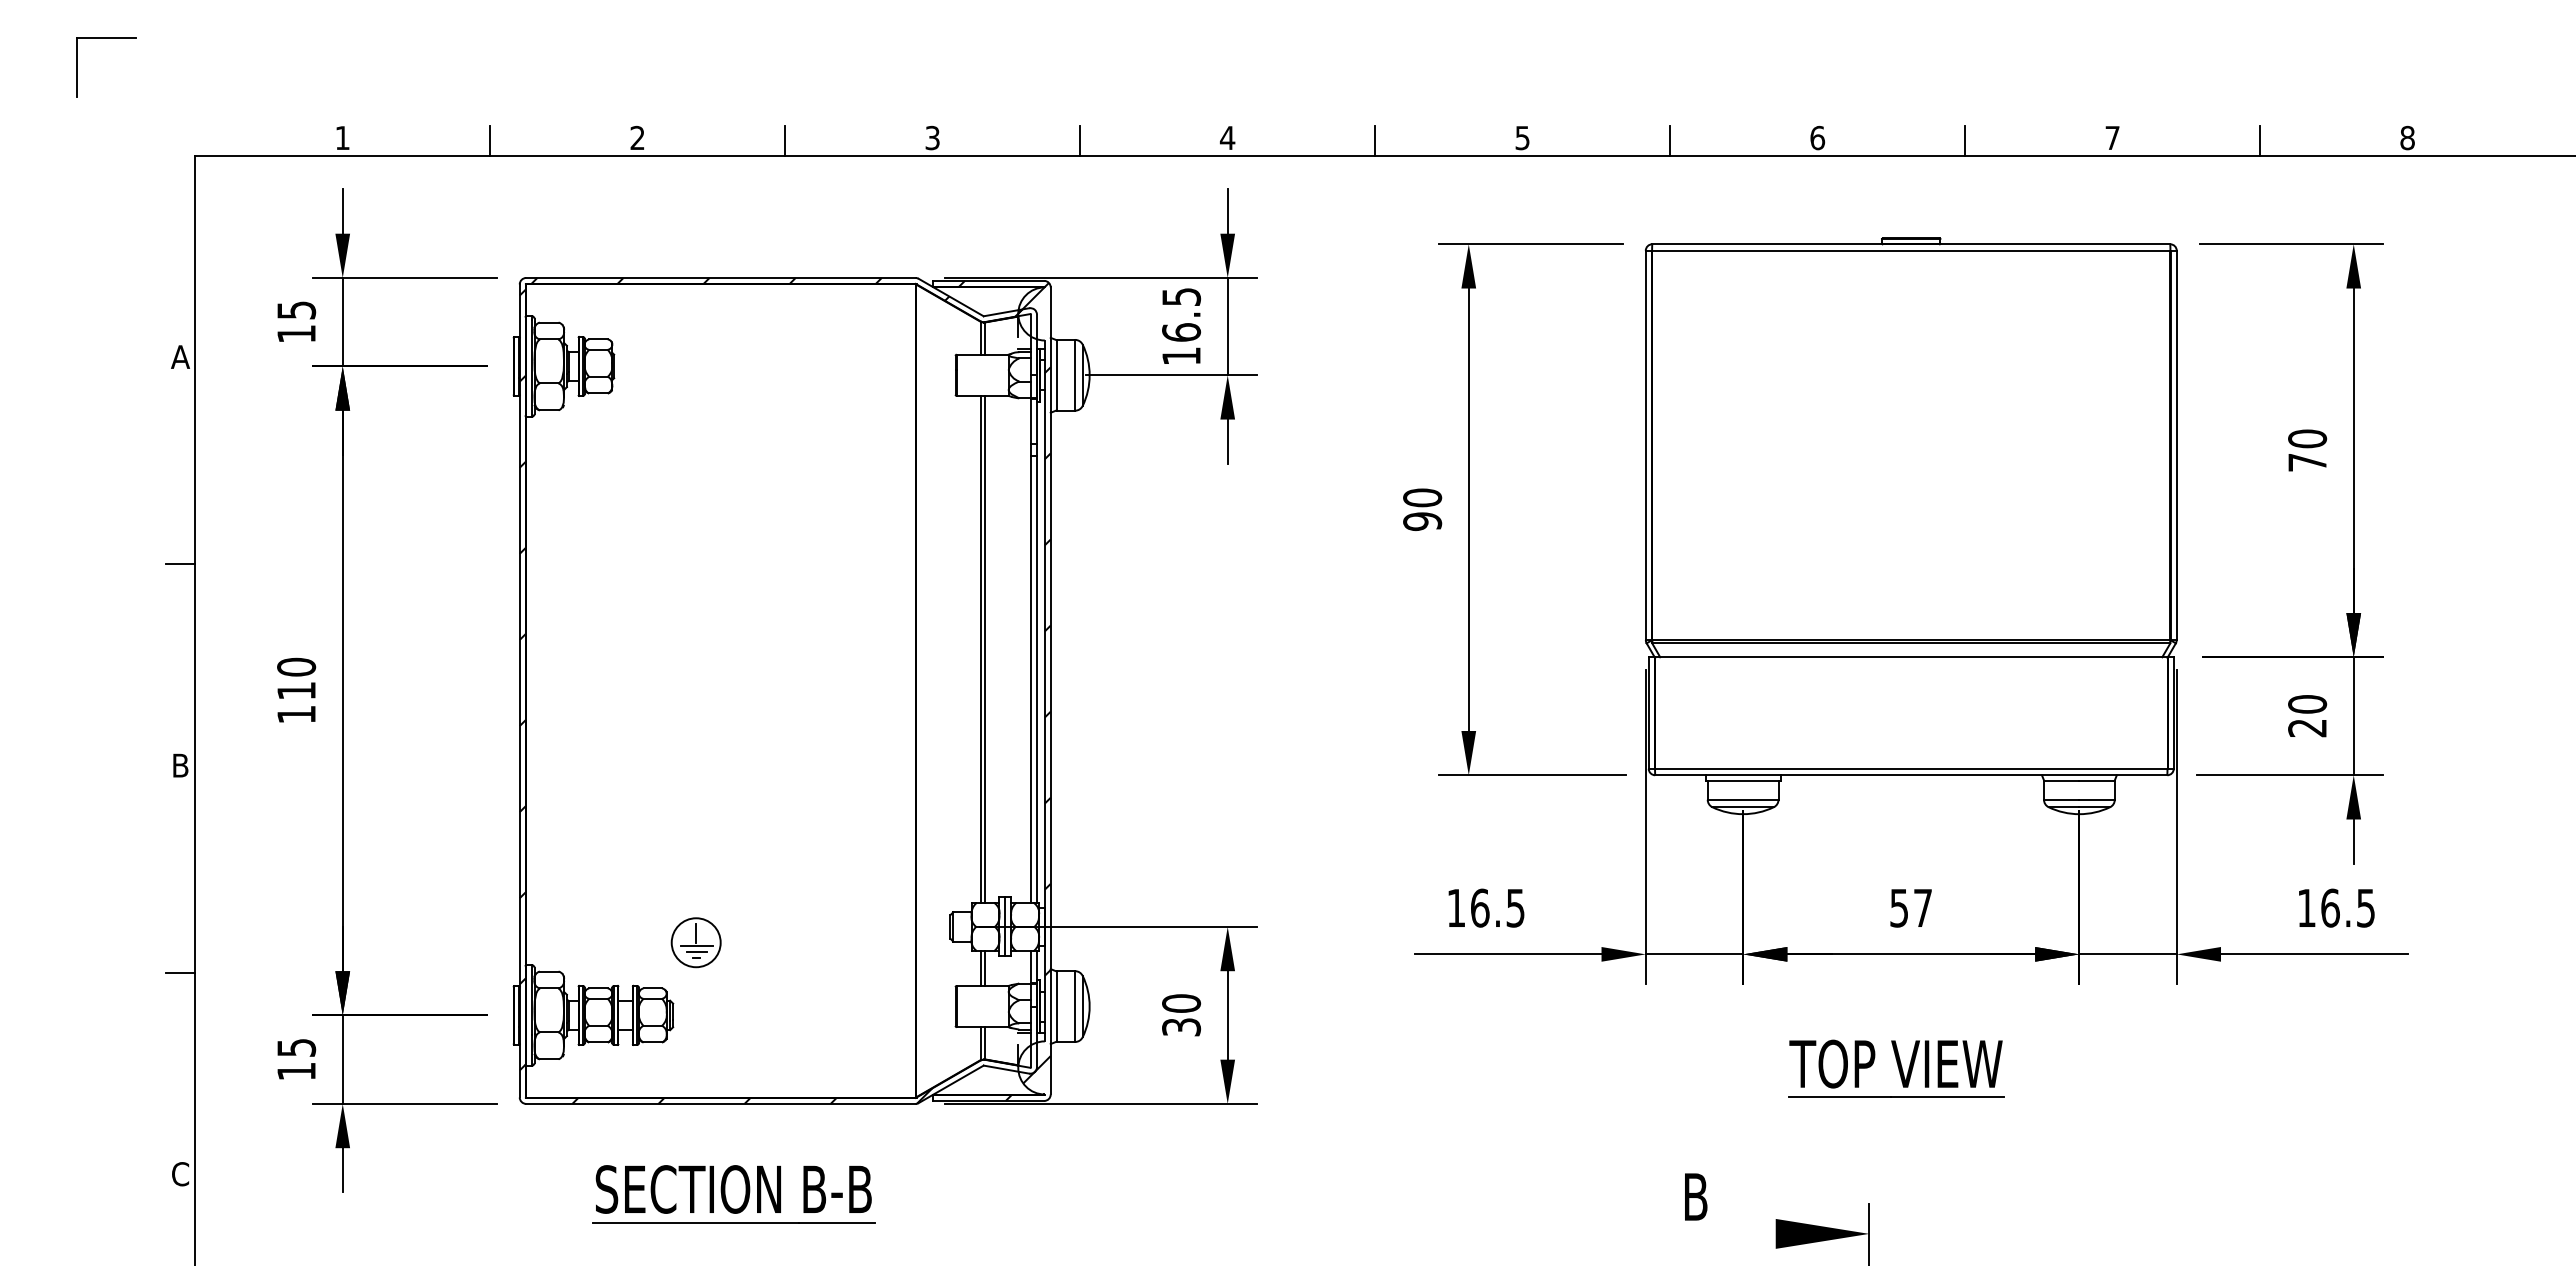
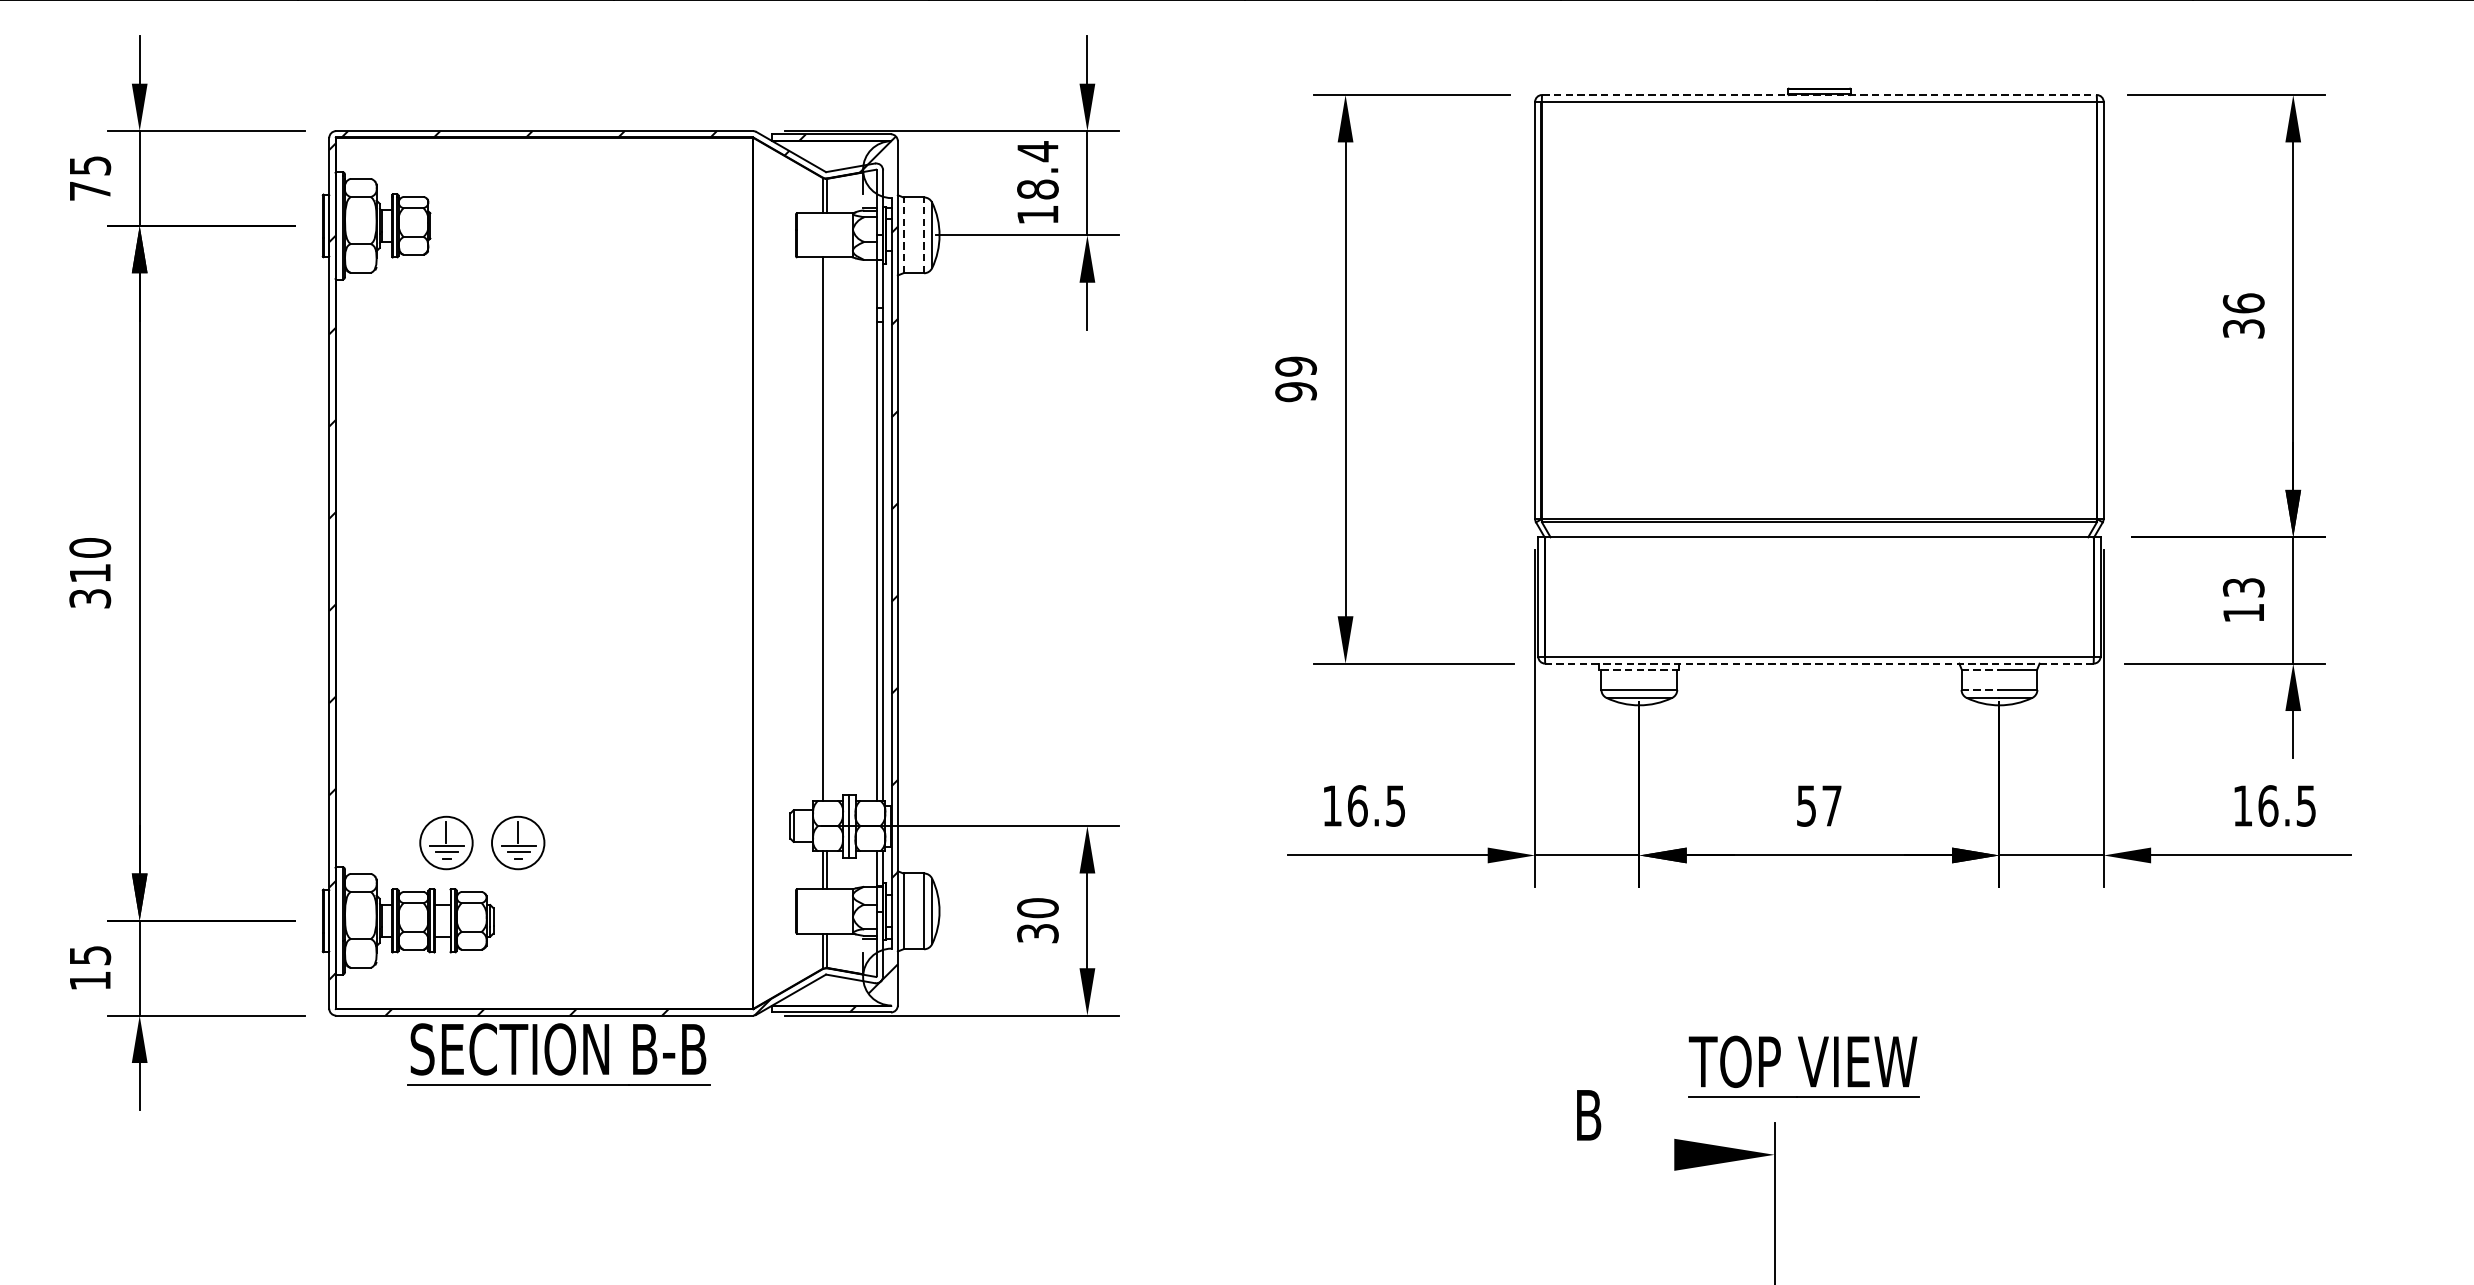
line: (1911, 244) -> (1819, 95), solid -> dashed
text: (1181, 314) -> (1037, 170), 16.5 -> 18.4
text: (296, 333) -> (90, 190), 15 -> 75
line: (1056, 374) -> (904, 234), solid -> dashed
line: (1075, 374) -> (924, 234), solid -> dashed
text: (2307, 450) -> (2243, 315), 70 -> 36
text: (1422, 497) -> (1295, 366), 90 -> 99
line: (984, 649) -> (826, 528), removed
text: (296, 714) -> (90, 598), 110 -> 310
text: (2307, 716) -> (2243, 600), 20 -> 13
line: (1910, 775) -> (1818, 663), solid -> dashed
line: (1742, 781) -> (1638, 670), solid -> dashed
line: (2061, 781) -> (1980, 670), solid -> dashed
line: (2061, 799) -> (1980, 689), solid -> dashed
part: (628, 942) -> (445, 842), added
part: (1896, 1068) -> (1803, 1066), moved
part: (733, 1194) -> (558, 1054), moved

